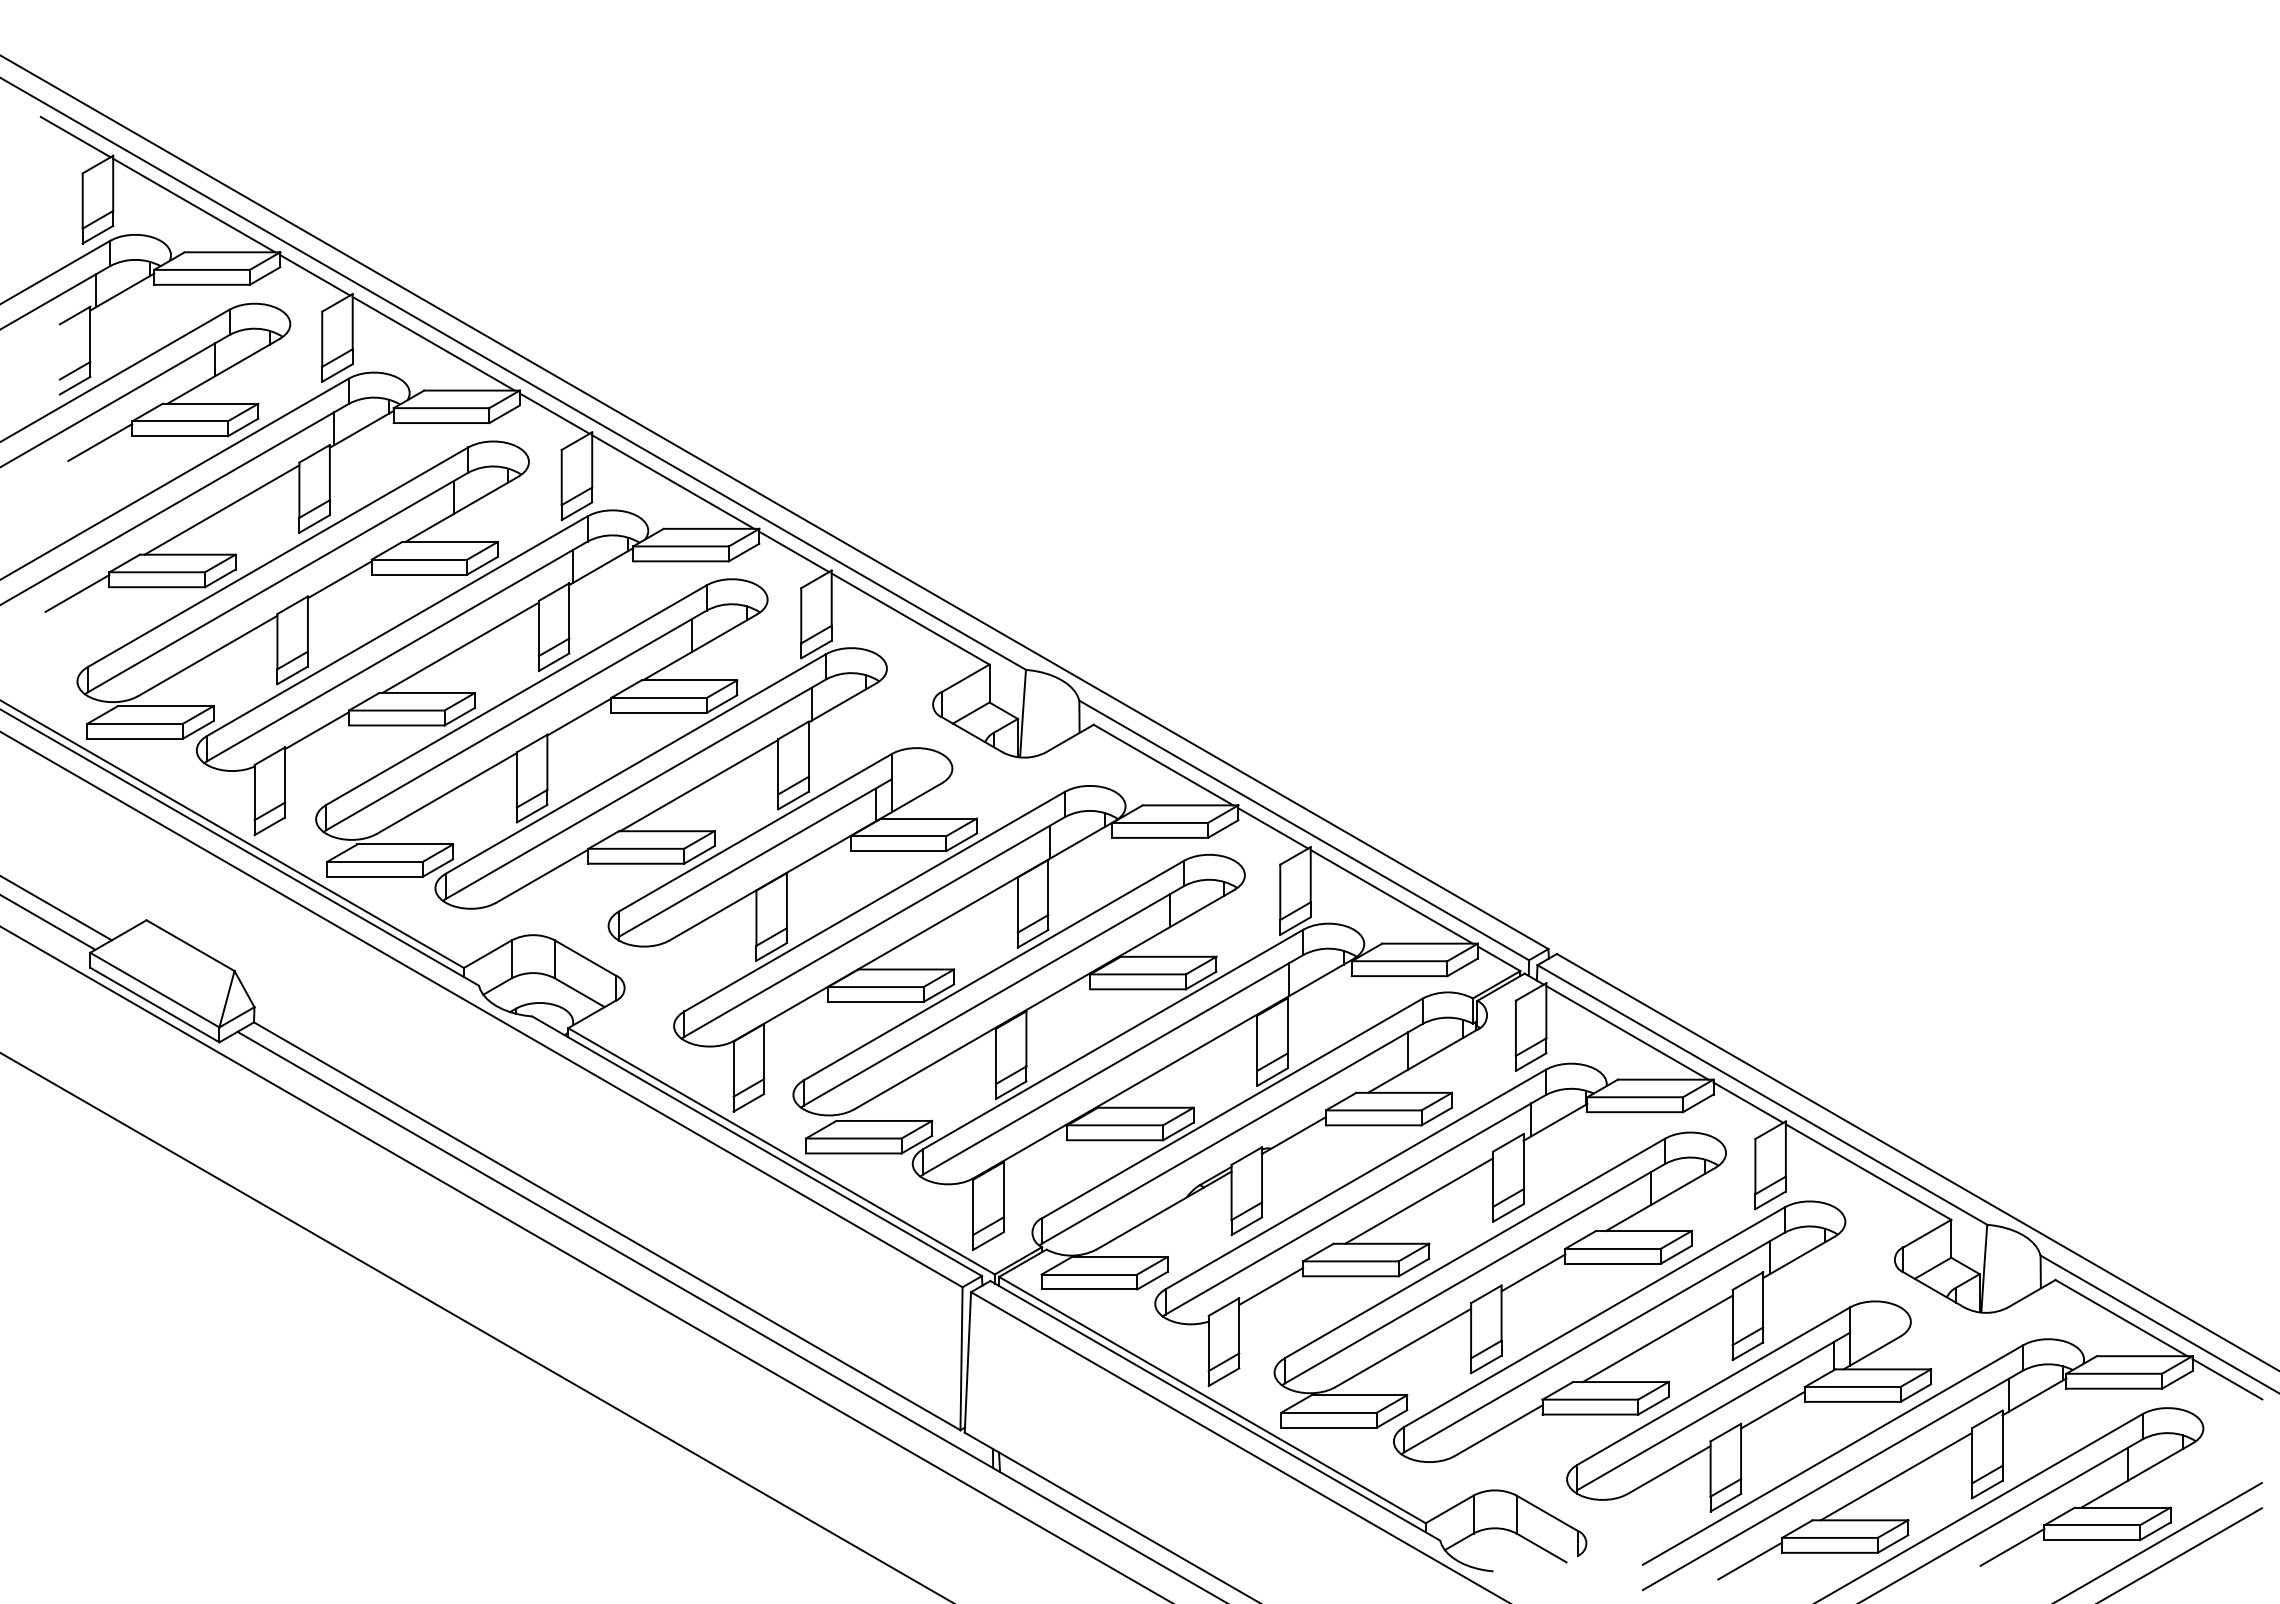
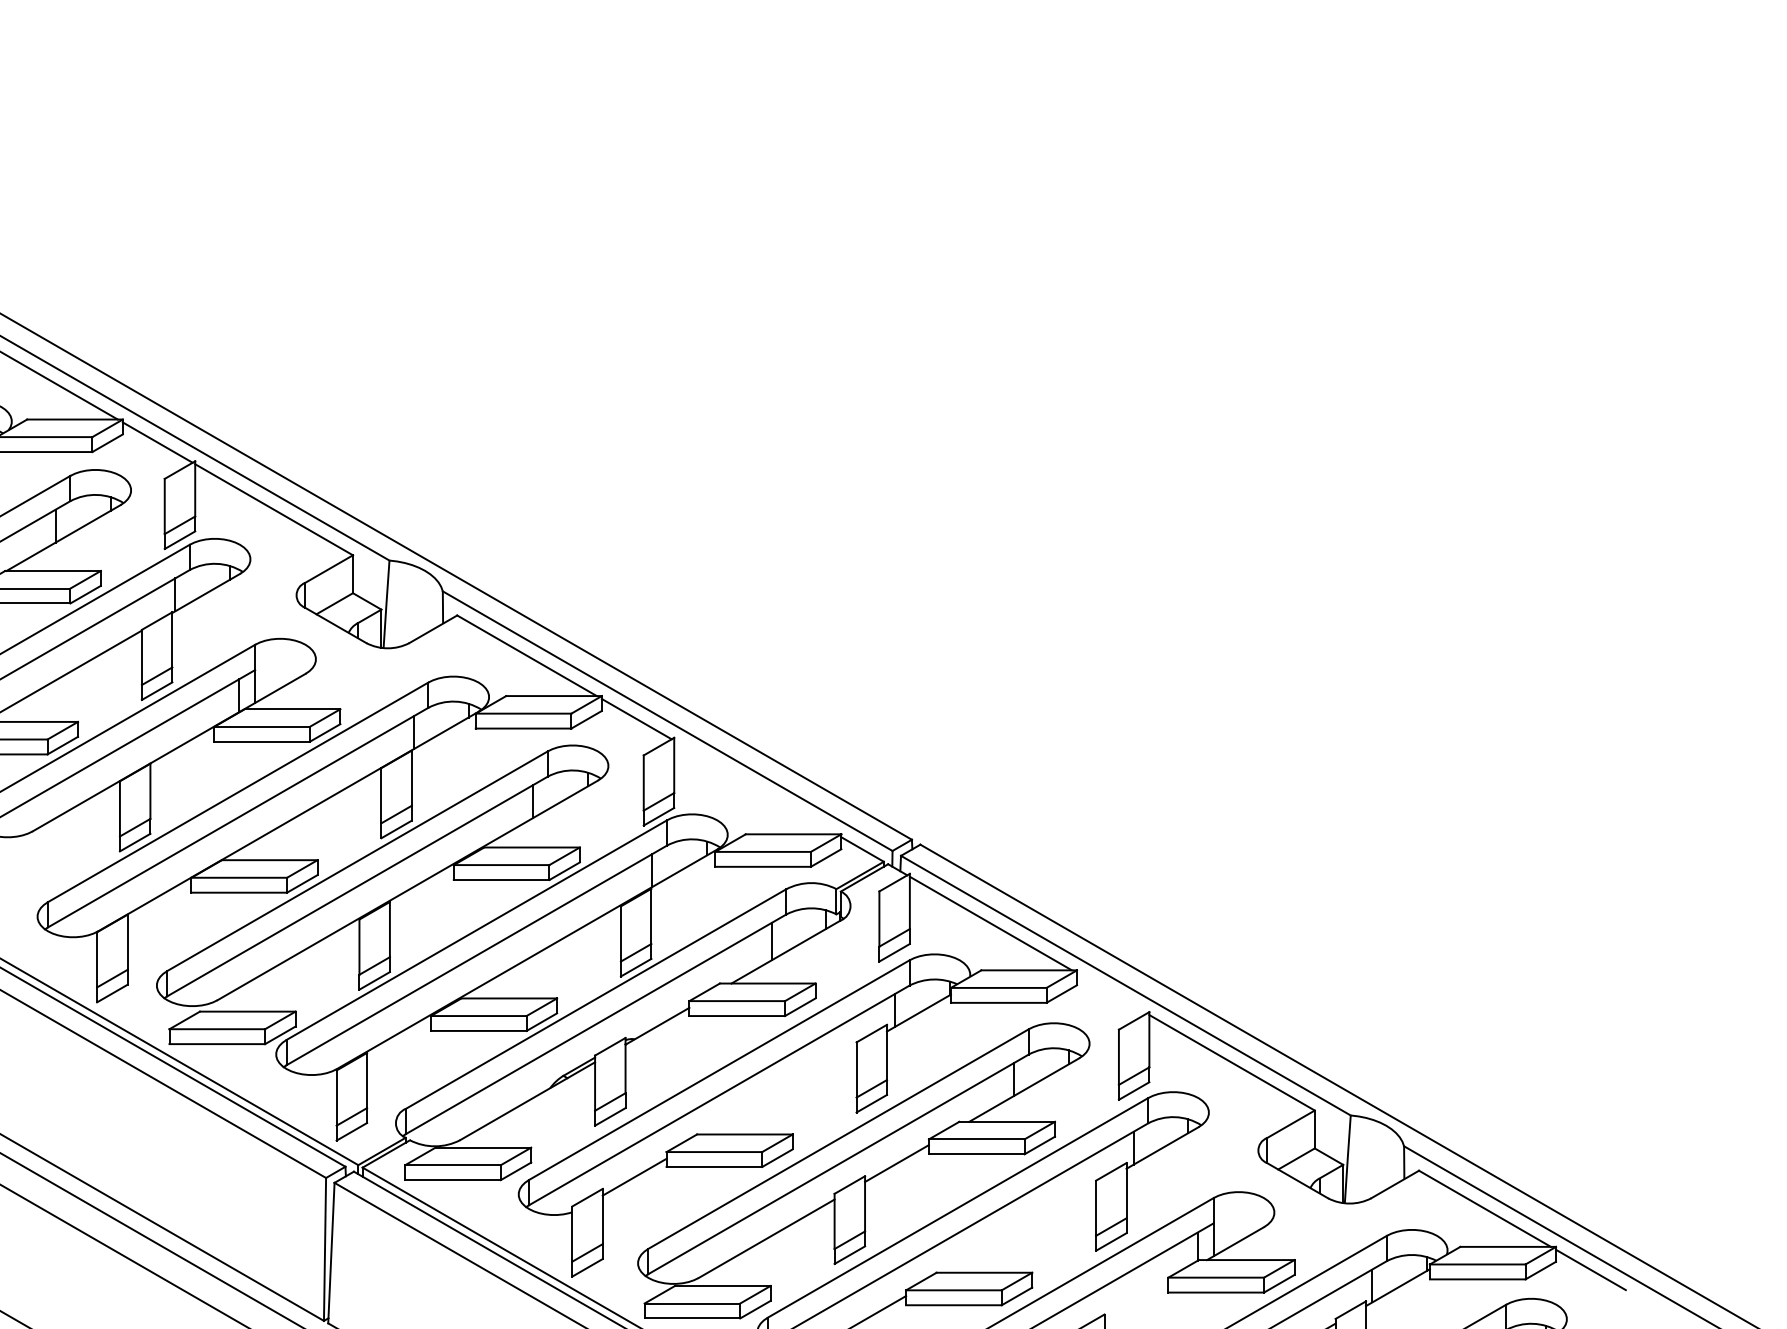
line: (1391, 896) -> (755, 787), removed
line: (1748, 1102) -> (1112, 993), removed
line: (1419, 1200) -> (783, 1091), removed
line: (1657, 1338) -> (1021, 1229), removed
line: (1772, 1409) -> (1136, 1300), removed

